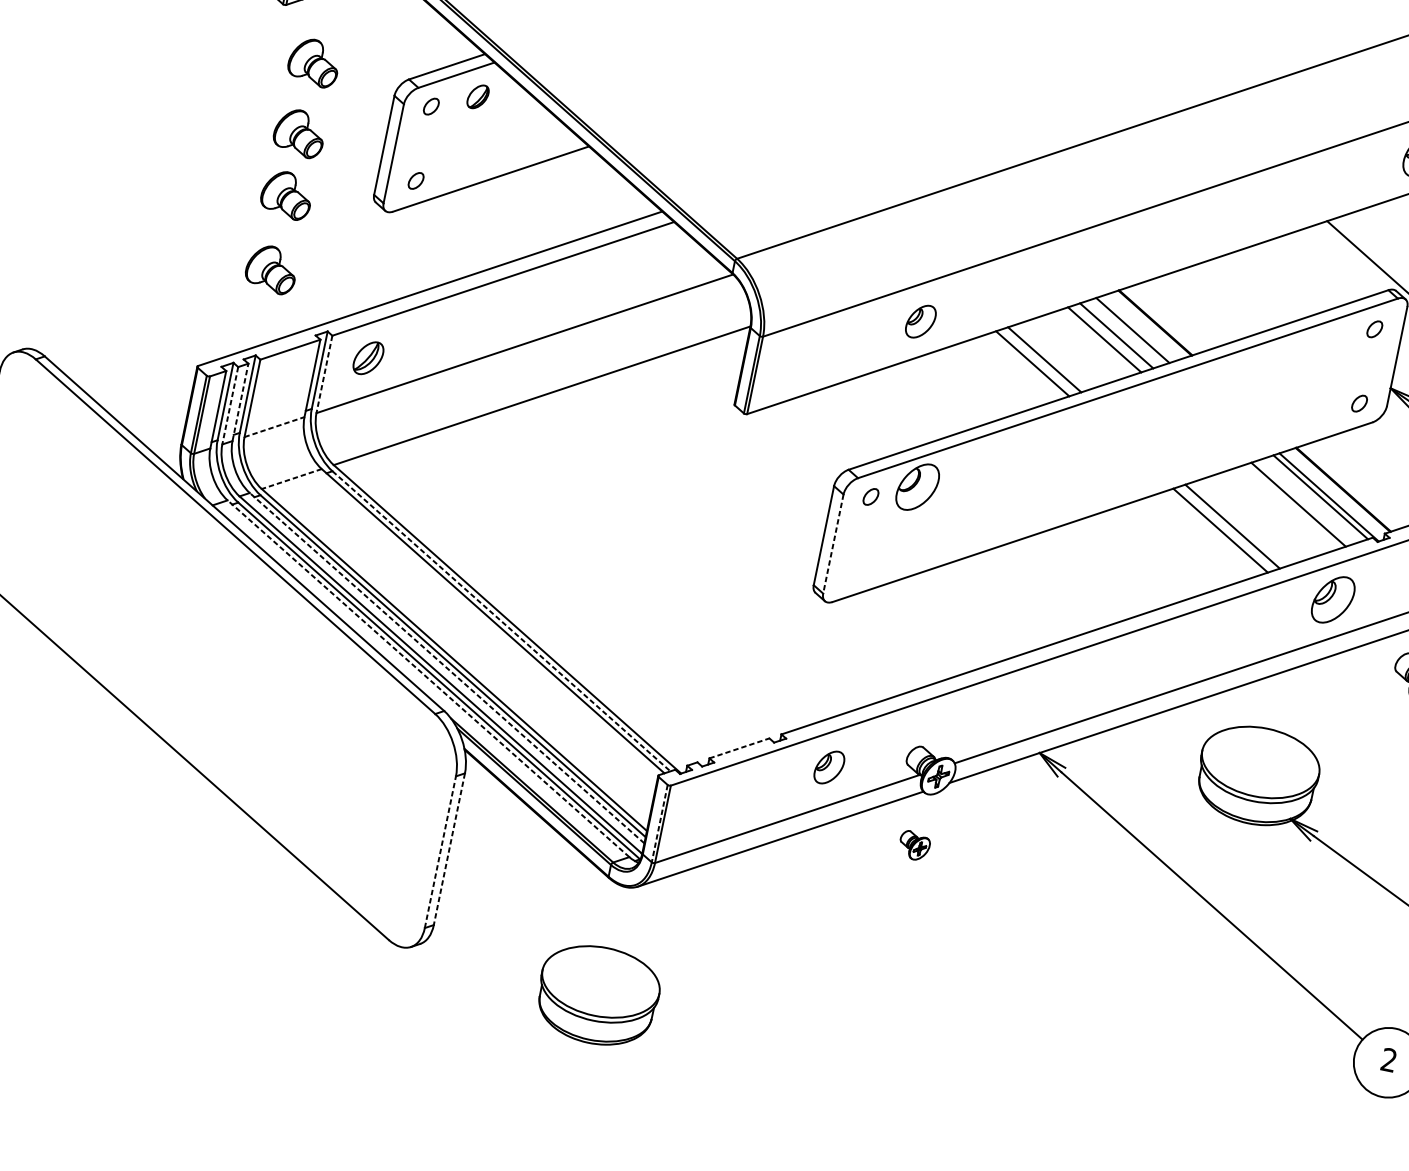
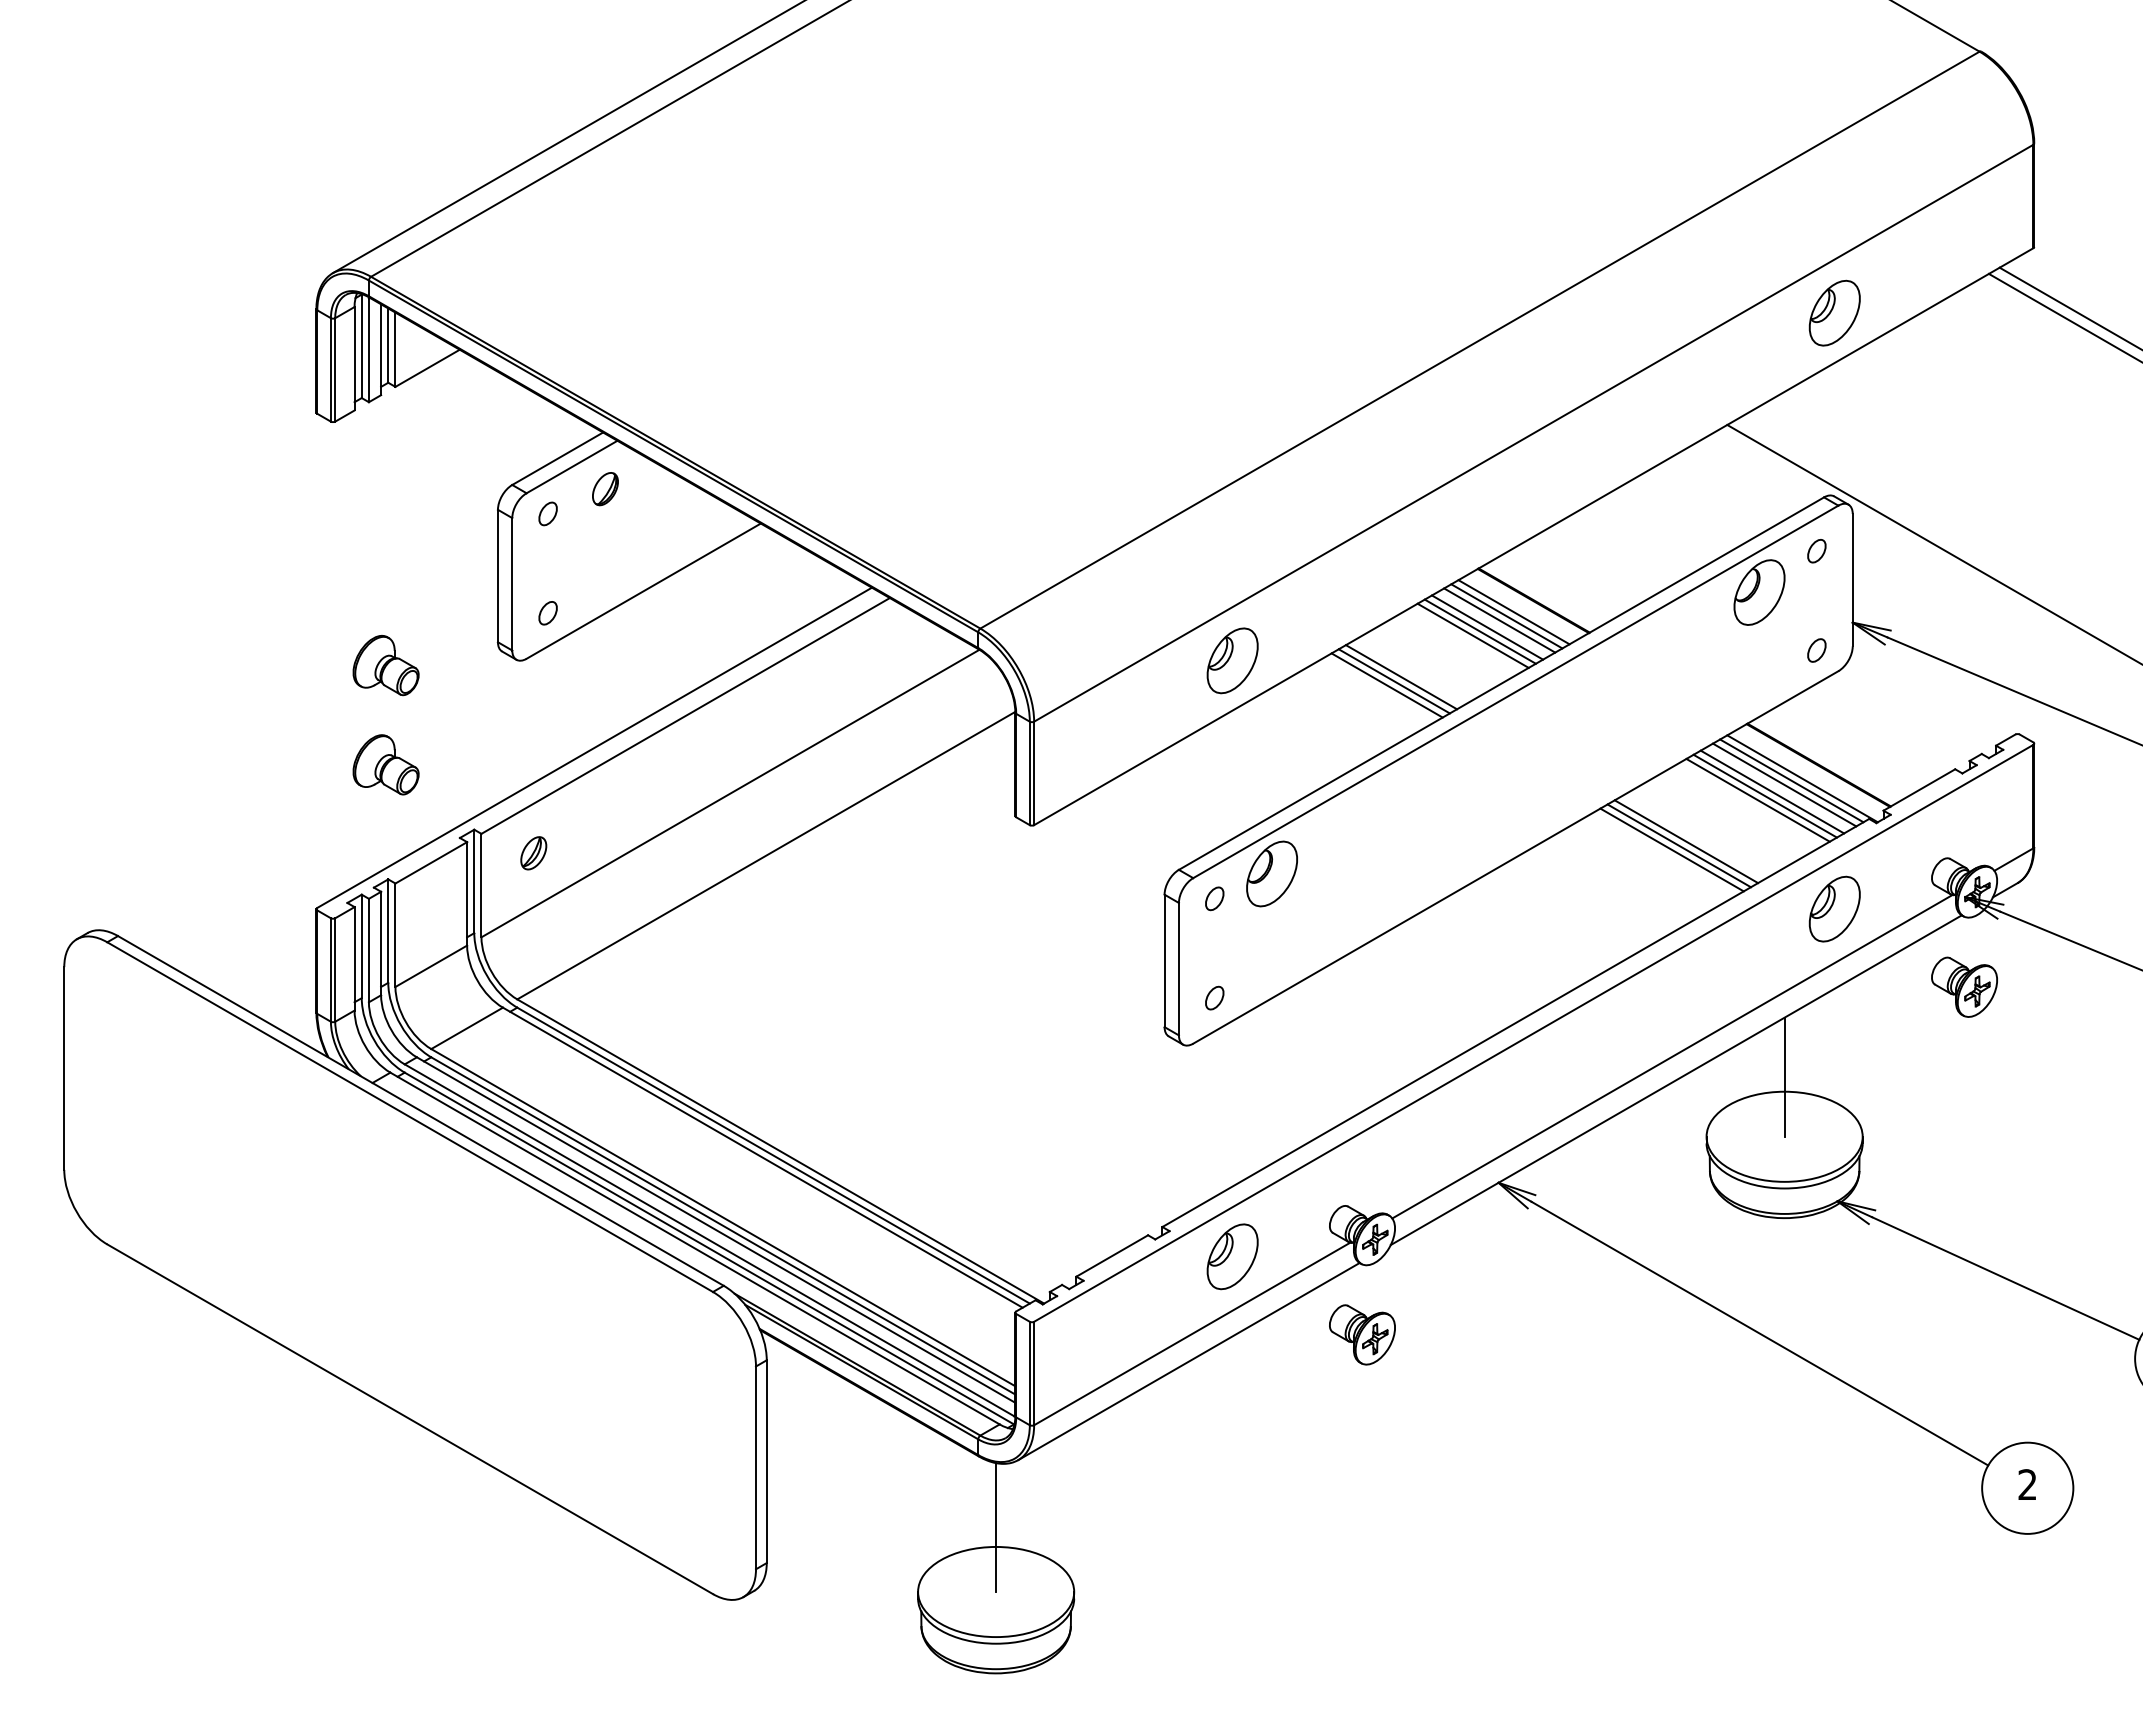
part: (313, 62) -> (385, 488), removed
part: (299, 132) -> (385, 582), removed
part: (920, 321) -> (1232, 660), size x1.43
line: (1138, 328) -> (1513, 612), added
line: (1126, 332) -> (1499, 620), added
line: (1110, 337) -> (1479, 631), added
part: (1325, 351) -> (1759, 592), added
part: (368, 358) -> (533, 853), size x0.71
line: (1038, 361) -> (1393, 681), added
line: (324, 374) -> (481, 885), dashed -> solid
line: (240, 402) -> (381, 943), dashed -> solid
line: (229, 405) -> (368, 950), dashed -> solid
line: (274, 427) -> (431, 966), dashed -> solid
line: (291, 479) -> (466, 1028), dashed -> solid
line: (1314, 498) -> (1784, 784), added
line: (1304, 502) -> (1772, 791), added
line: (1292, 505) -> (1757, 799), added
line: (1226, 528) -> (1678, 845), added
line: (833, 544) -> (1178, 969), dashed -> solid
part: (855, 570) -> (1214, 997), added
line: (501, 621) -> (773, 1155), dashed -> solid
line: (446, 667) -> (715, 1229), dashed -> solid
line: (428, 678) -> (695, 1248), dashed -> solid
line: (1269, 717) -> (1784, 1076), added
line: (739, 748) -> (1112, 1255), dashed -> solid
part: (829, 767) -> (1232, 1256), size x1.43
line: (659, 823) -> (1029, 1373), dashed -> solid
part: (914, 845) -> (1362, 1334), size x1.67
line: (449, 849) -> (766, 1462), dashed -> solid
line: (440, 852) -> (756, 1467), dashed -> solid
line: (611, 933) -> (996, 1527), added

